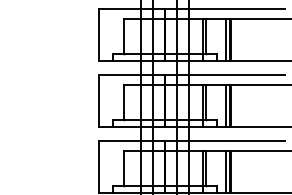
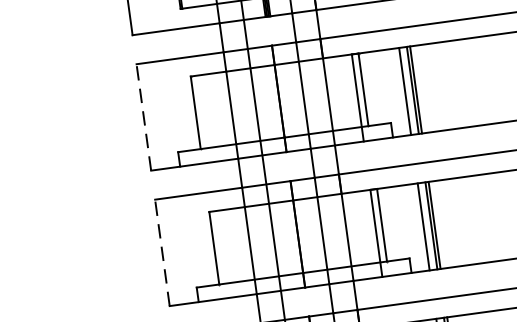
line: (98, 35) -> (143, 118), solid -> dashed
line: (98, 101) -> (161, 253), solid -> dashed

